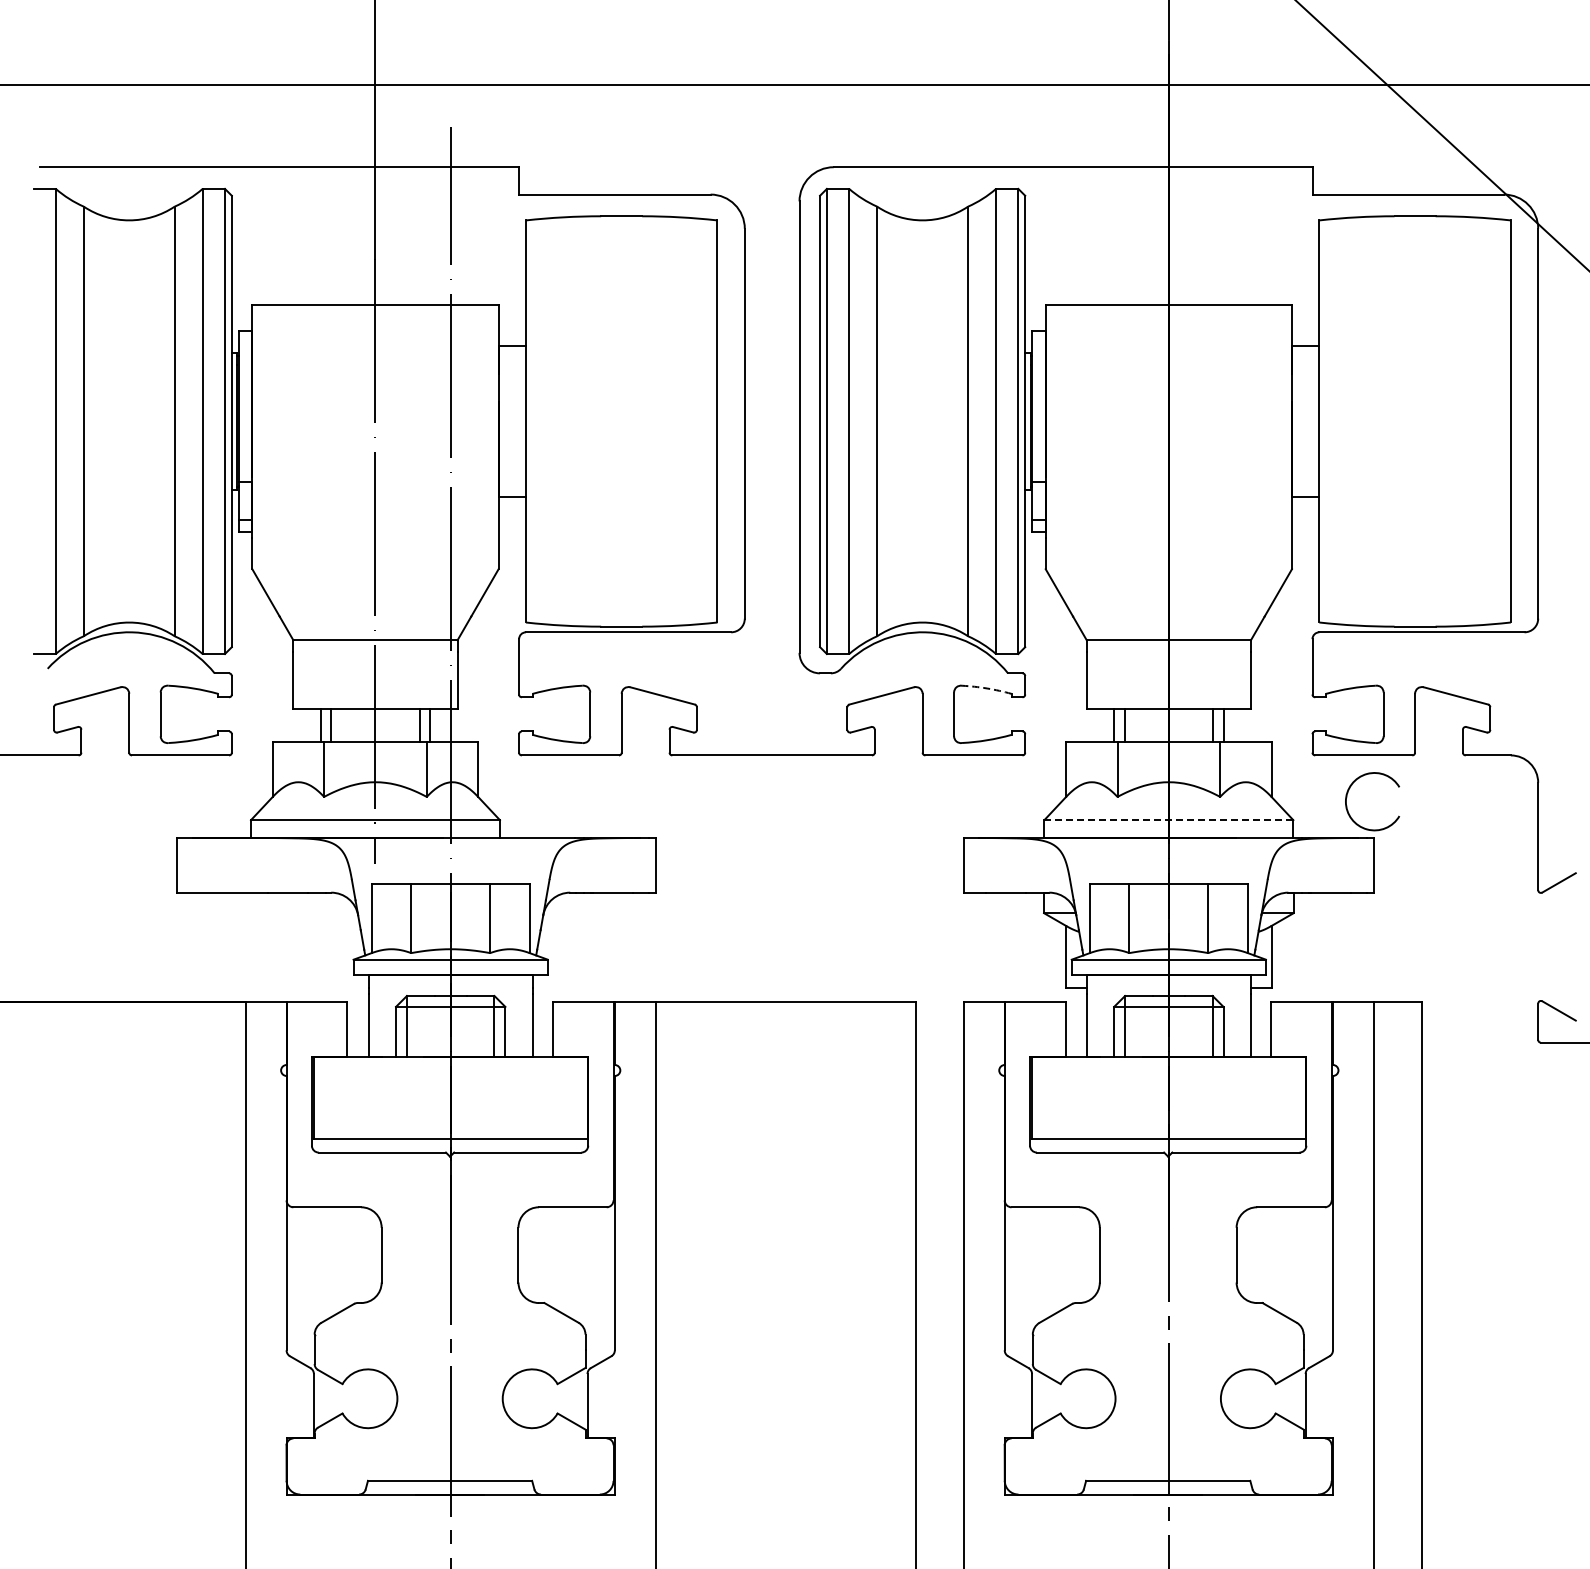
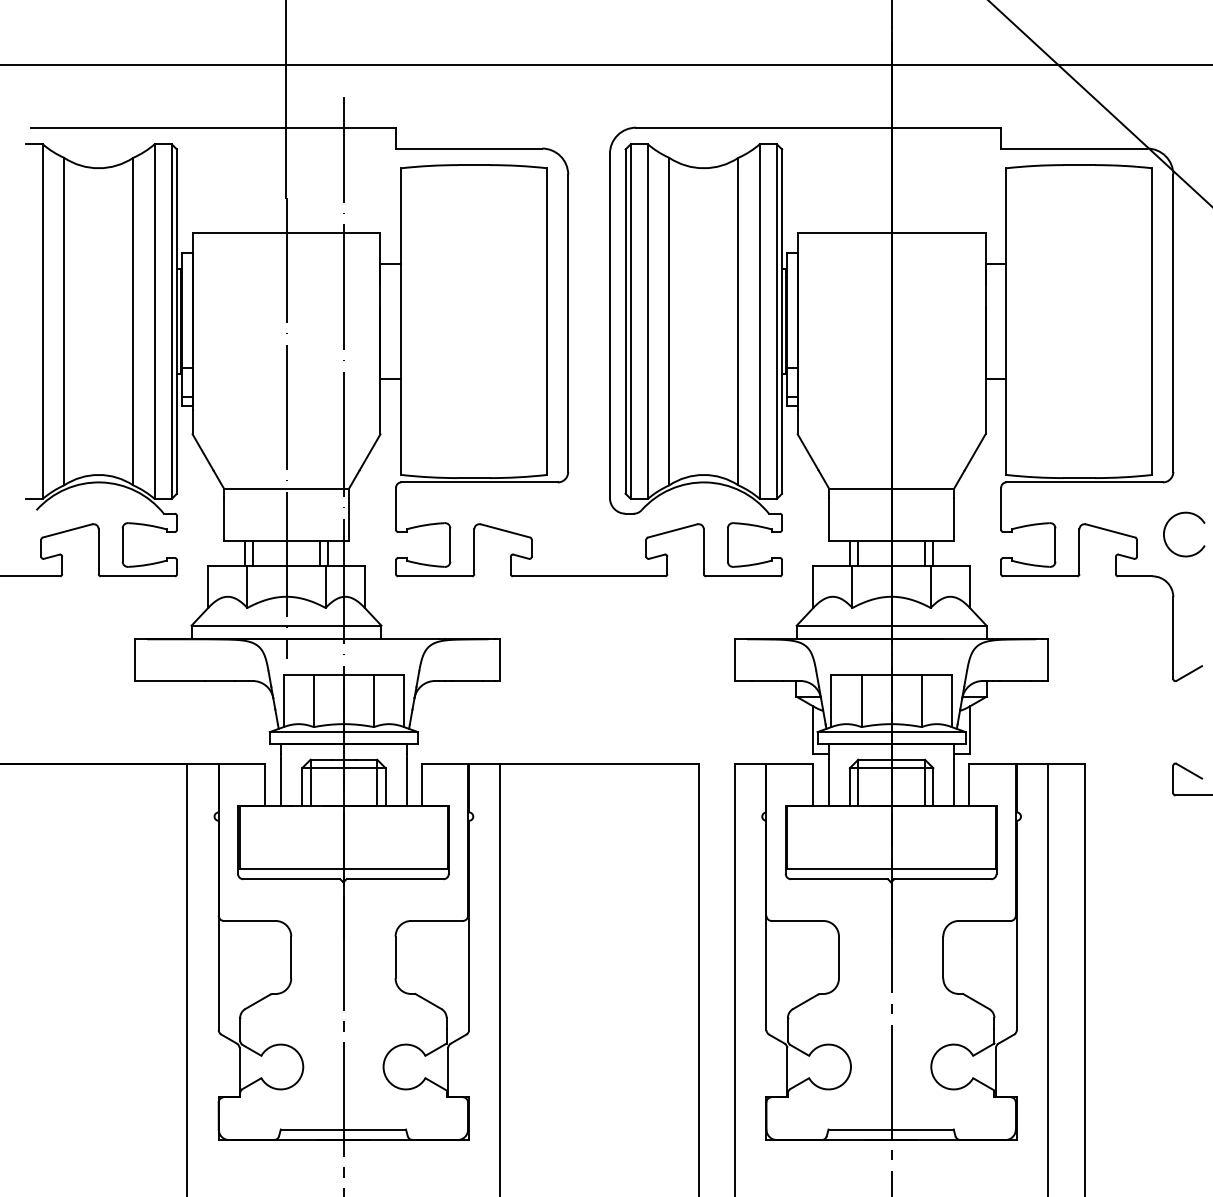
arc: (987, 688) -> (753, 525), dashed -> solid
arc: (1348, 793) -> (1165, 528), moved
line: (1169, 820) -> (892, 625), dashed -> solid

